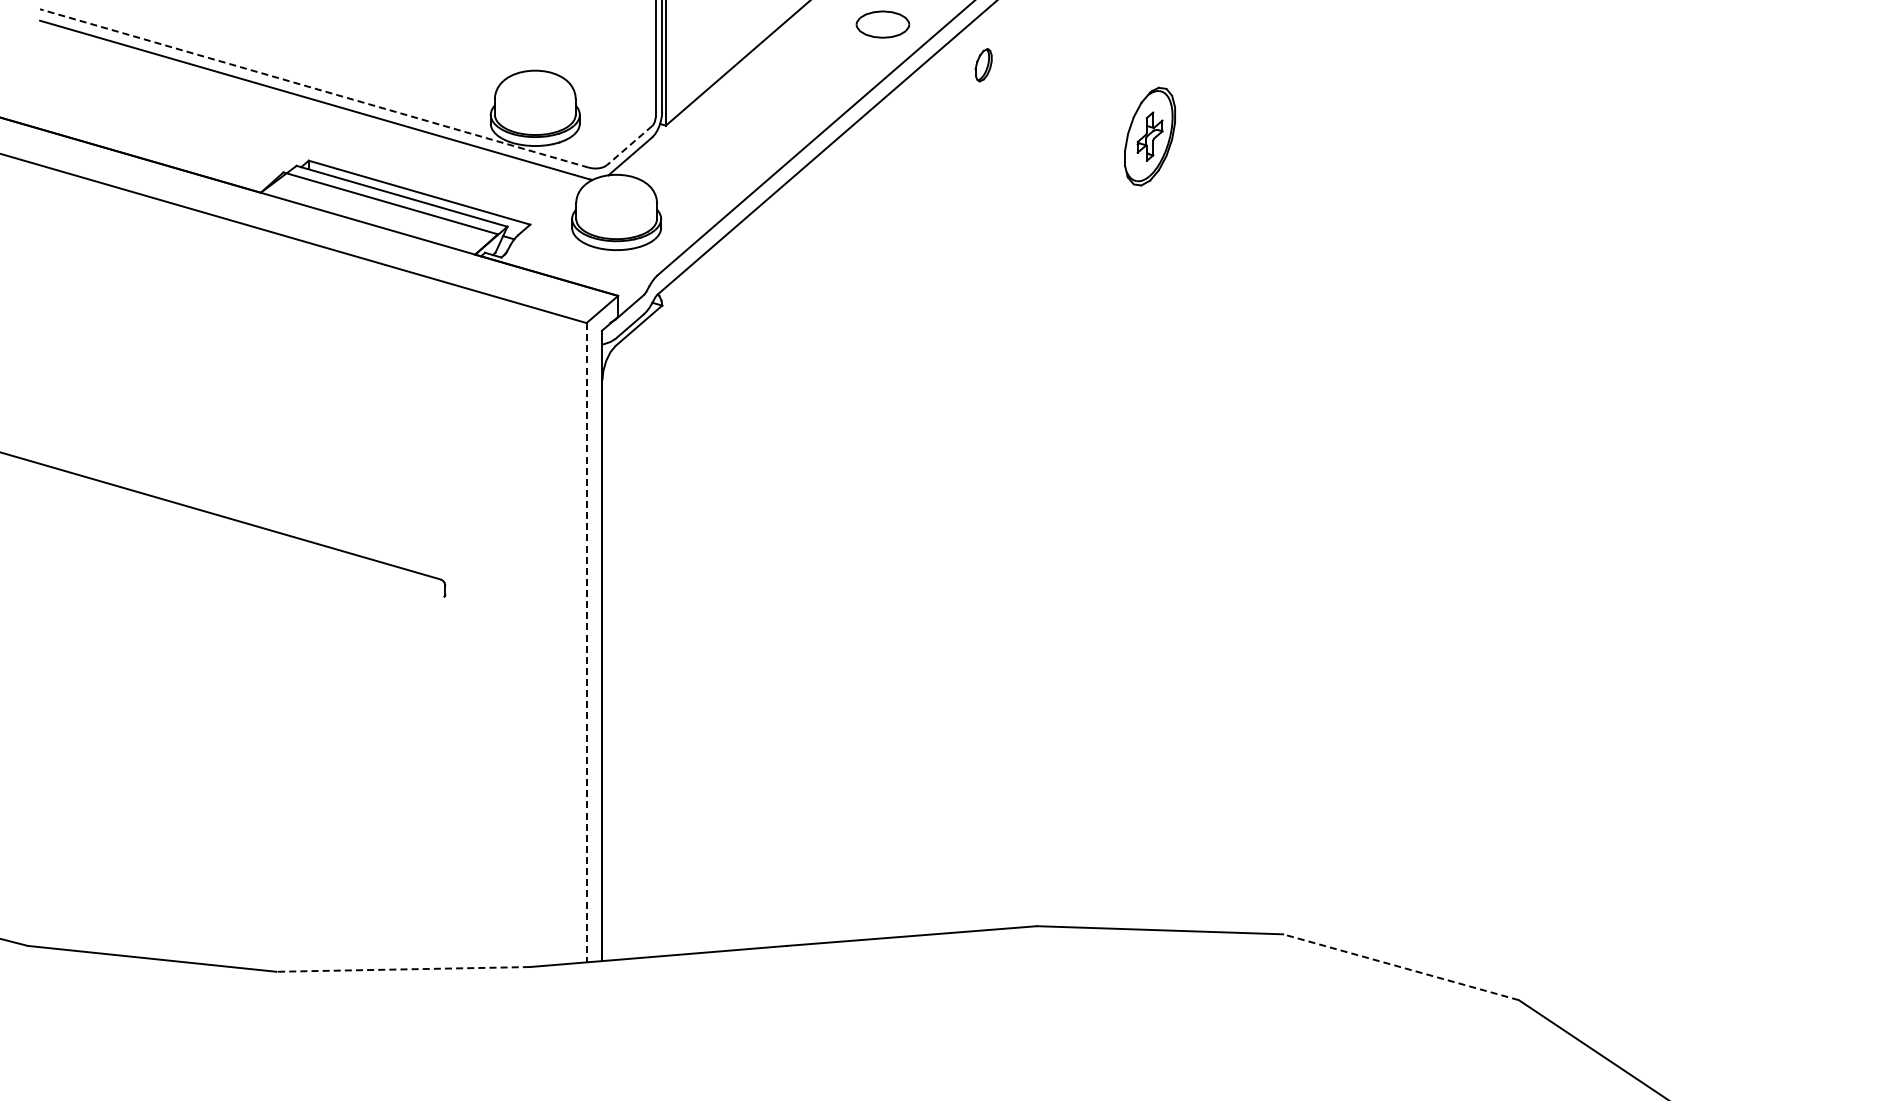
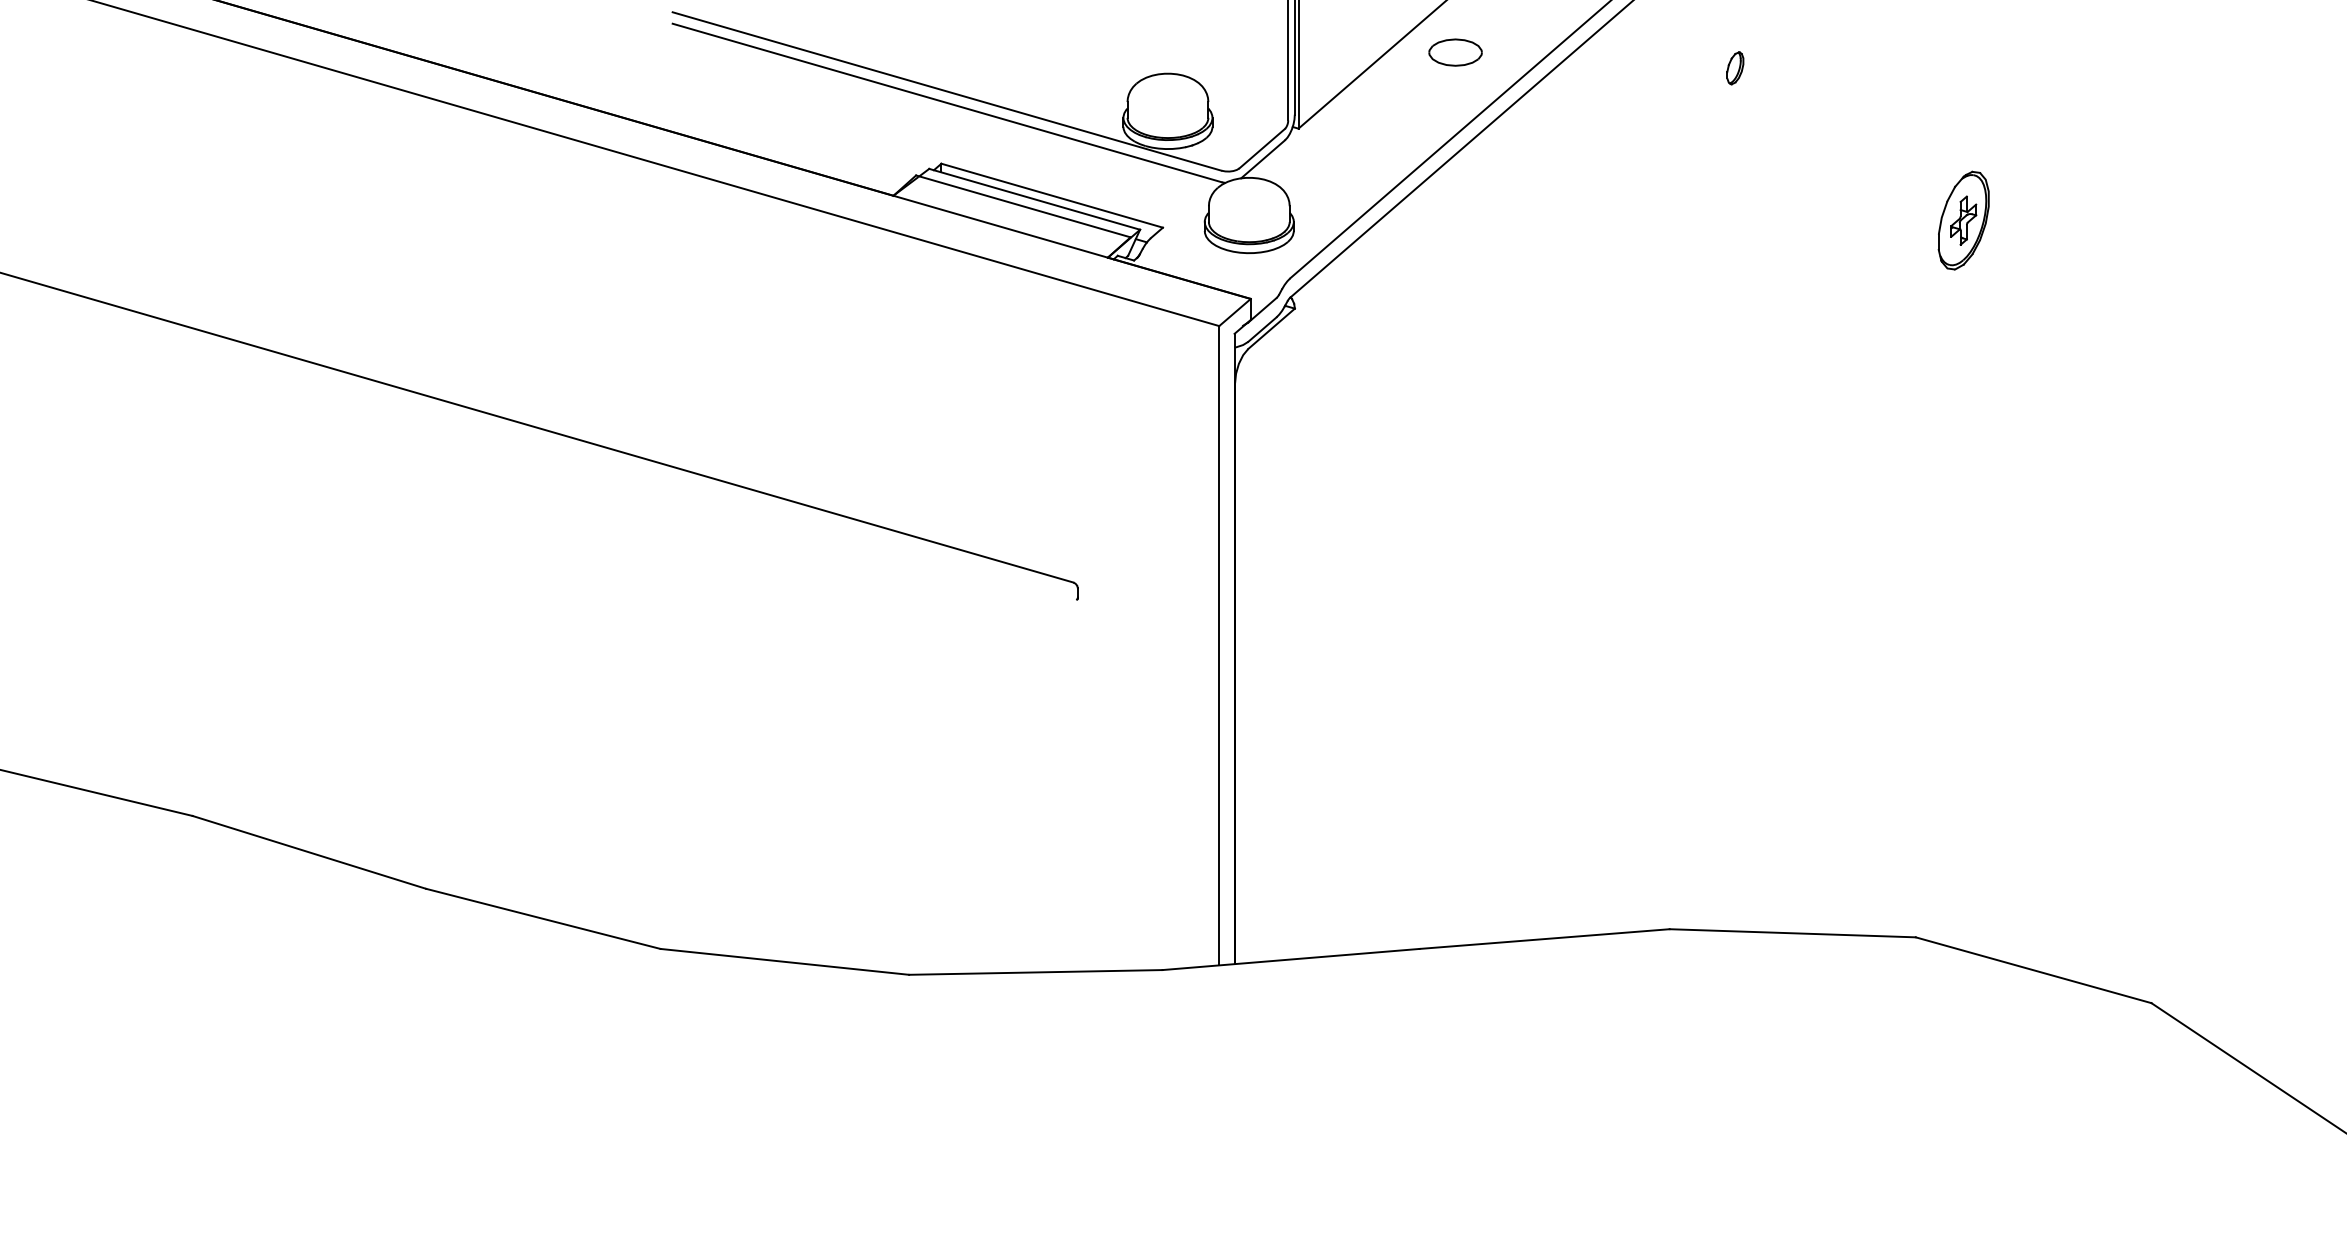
part: (882, 24) -> (1455, 52), moved
part: (983, 65) -> (1735, 68), moved
line: (314, 88) -> (947, 91), dashed -> solid
part: (1149, 136) -> (1963, 220), moved
line: (628, 145) -> (1261, 148), dashed -> solid
line: (586, 642) -> (1219, 645), dashed -> solid
line: (1400, 967) -> (2033, 970), dashed -> solid
line: (402, 969) -> (1035, 972), dashed -> solid

